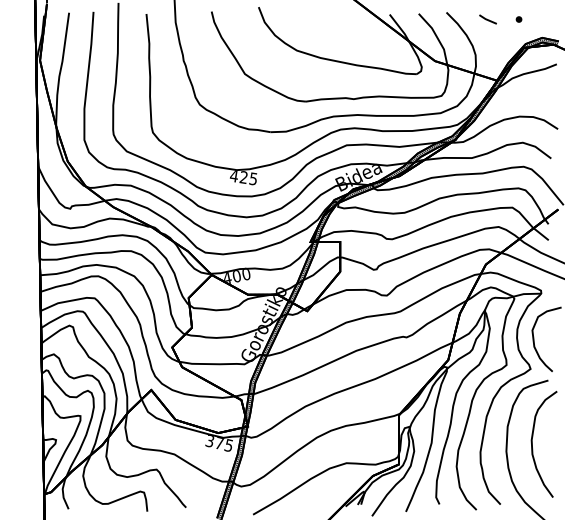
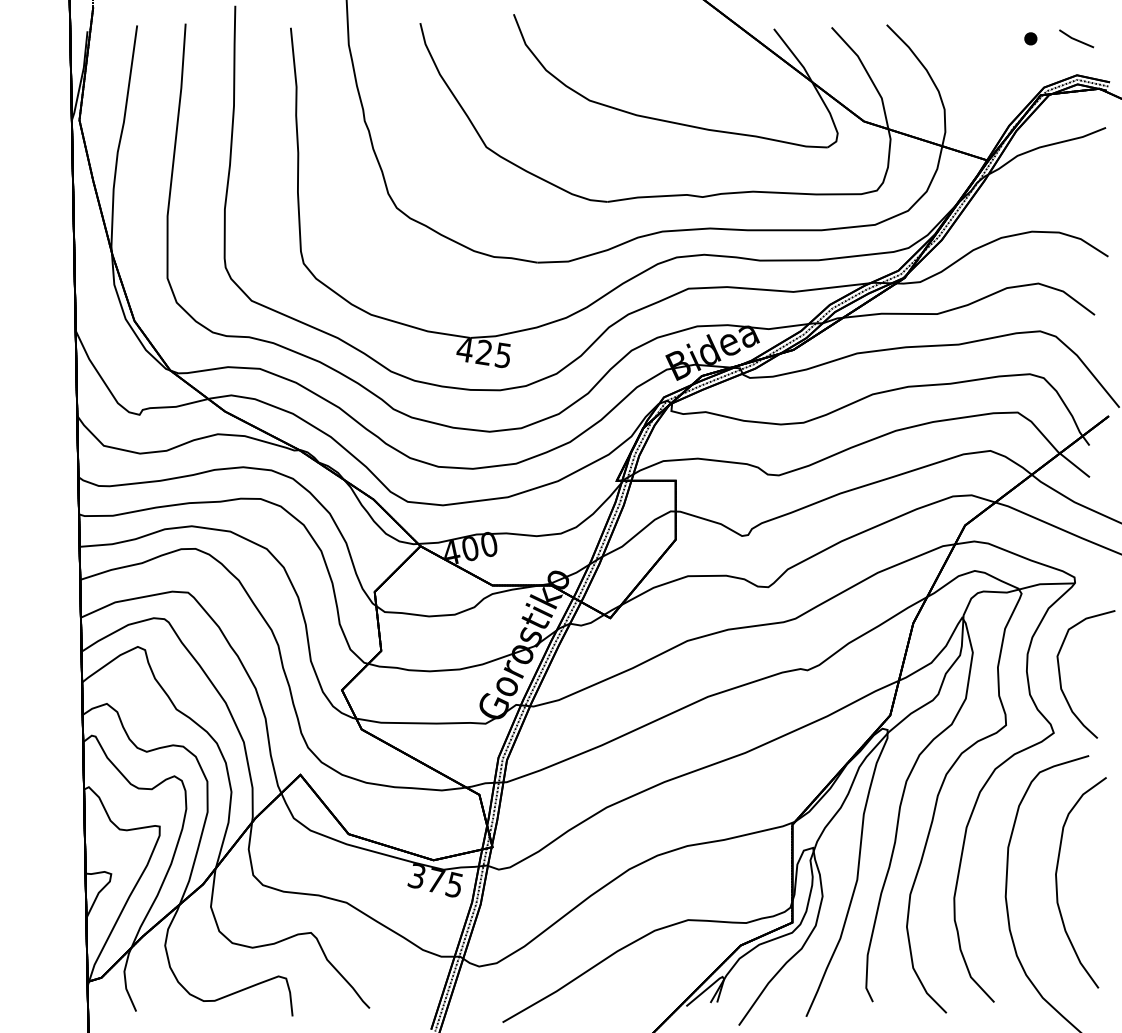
line: (487, 19) -> (1075, 38), moved

